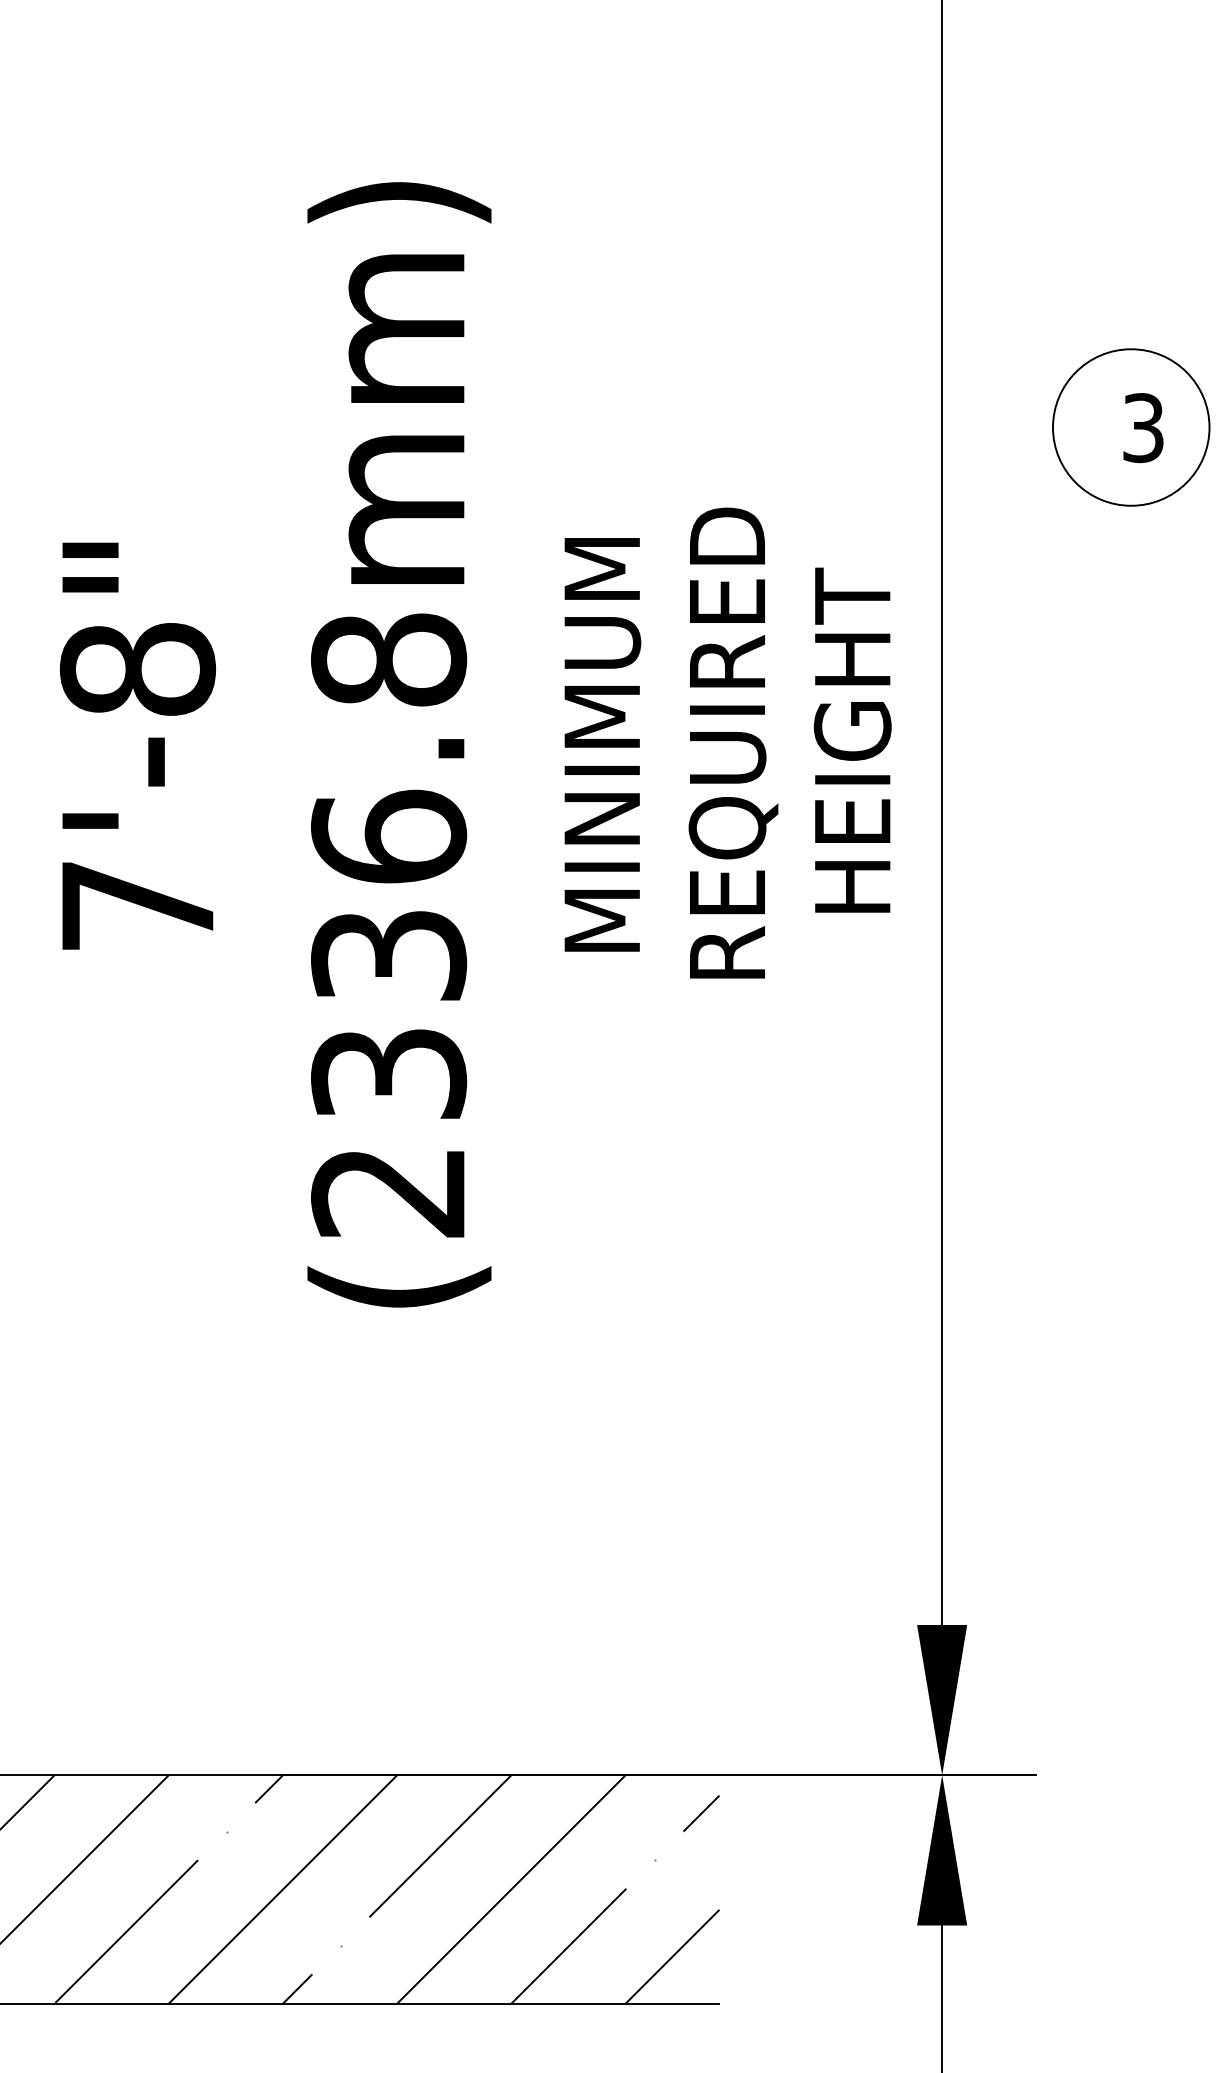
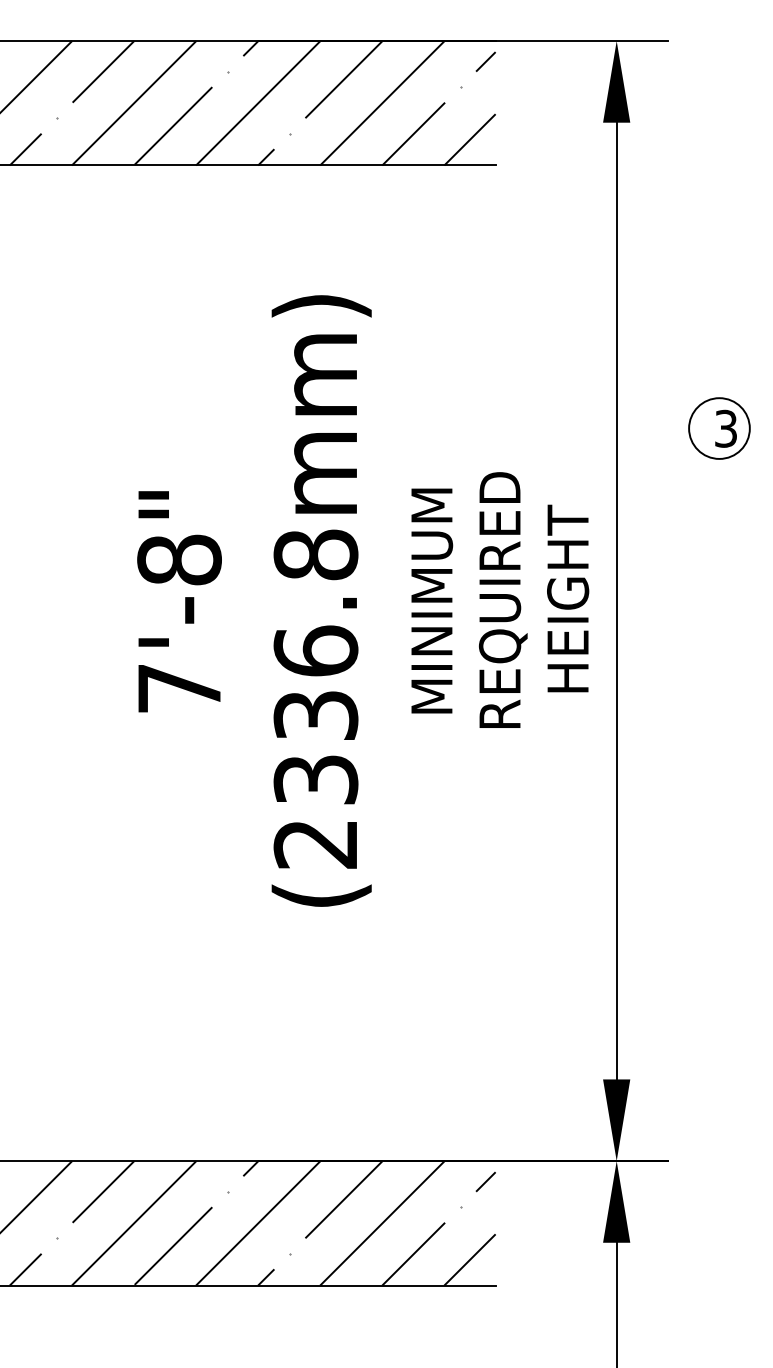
circle: (1131, 427) -> (719, 428), size x0.71

